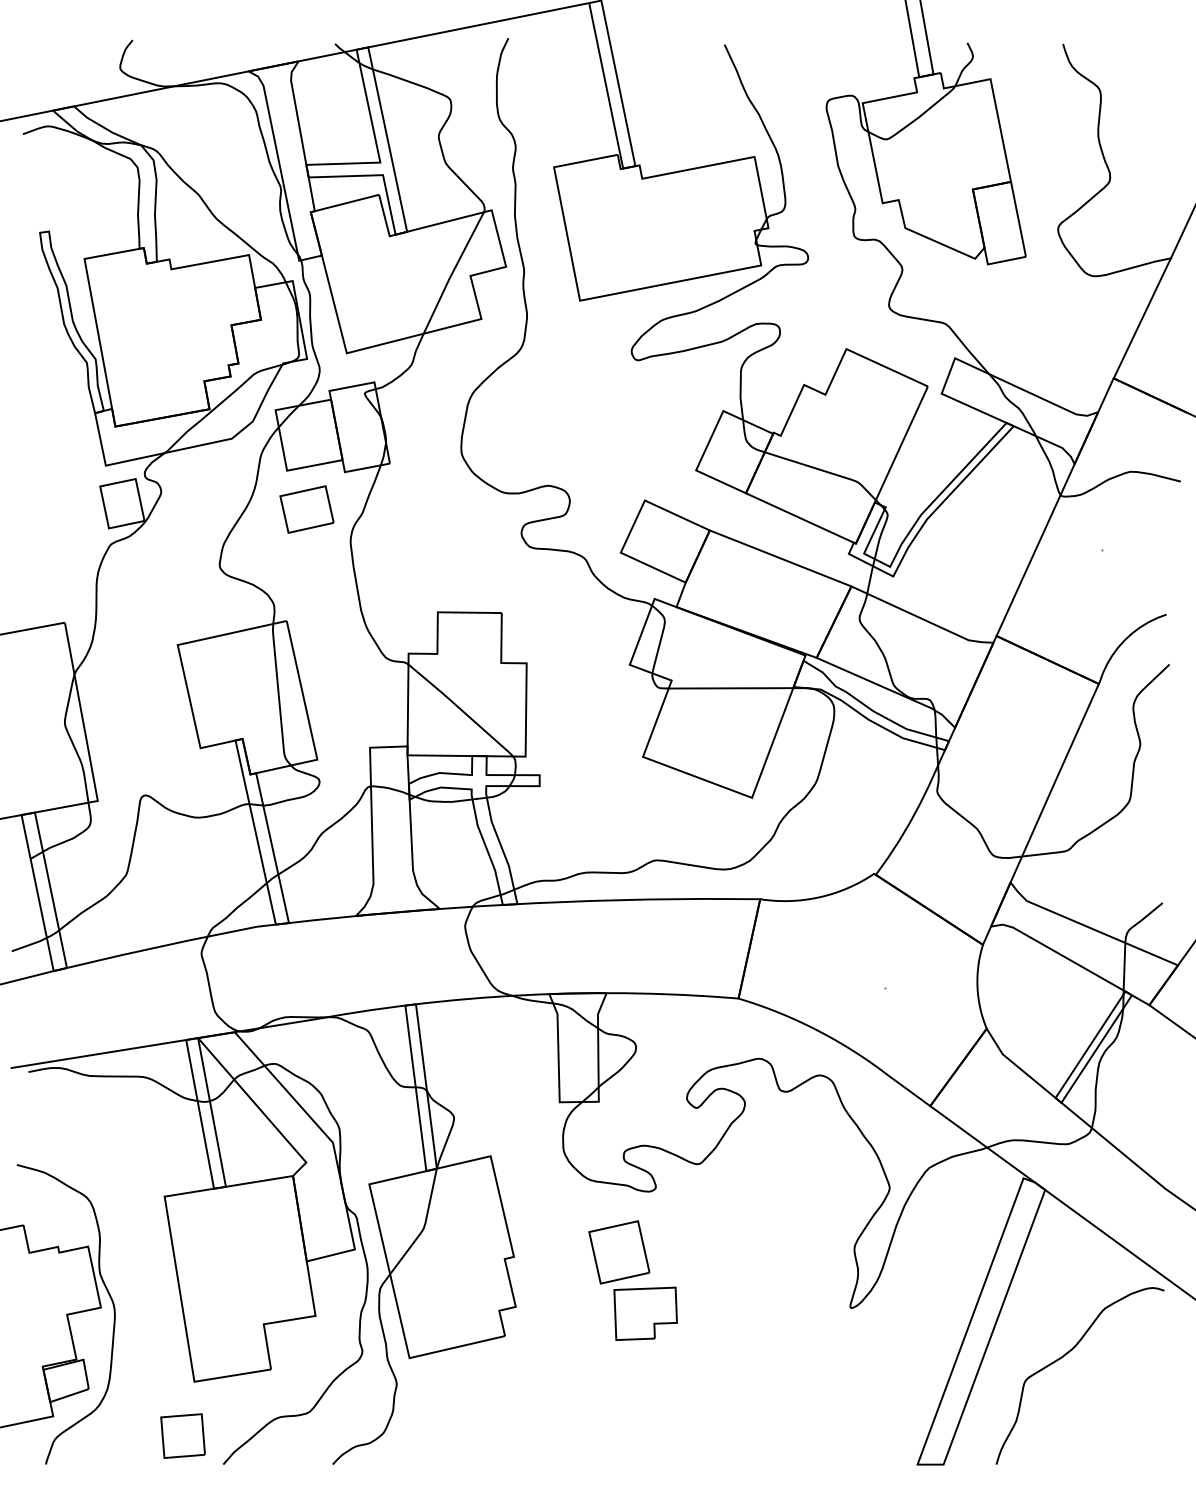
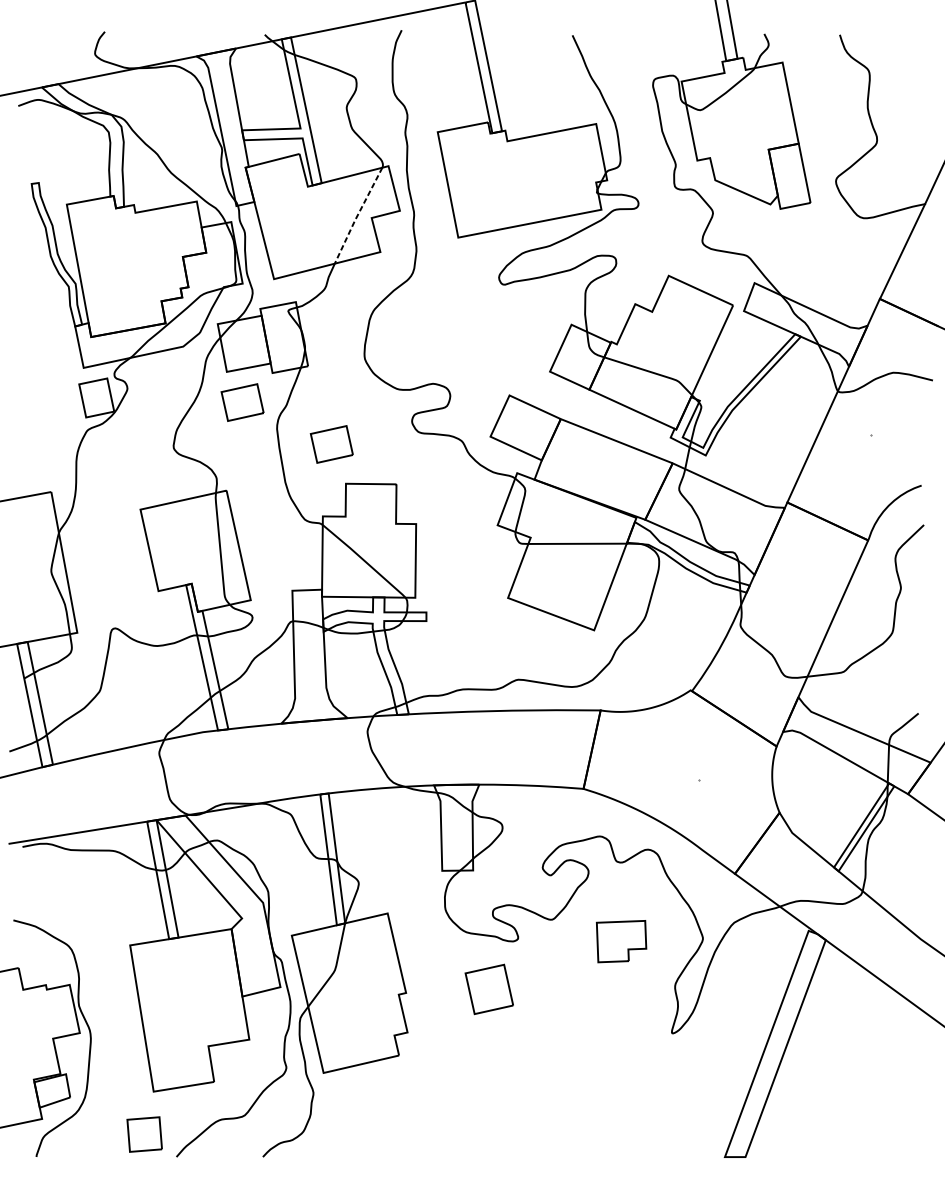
line: (452, 272) -> (357, 215), solid -> dashed
part: (419, 562) -> (331, 444), added
part: (645, 1313) -> (621, 941), moved
curve: (1062, 1358) -> (839, 1073), removed

